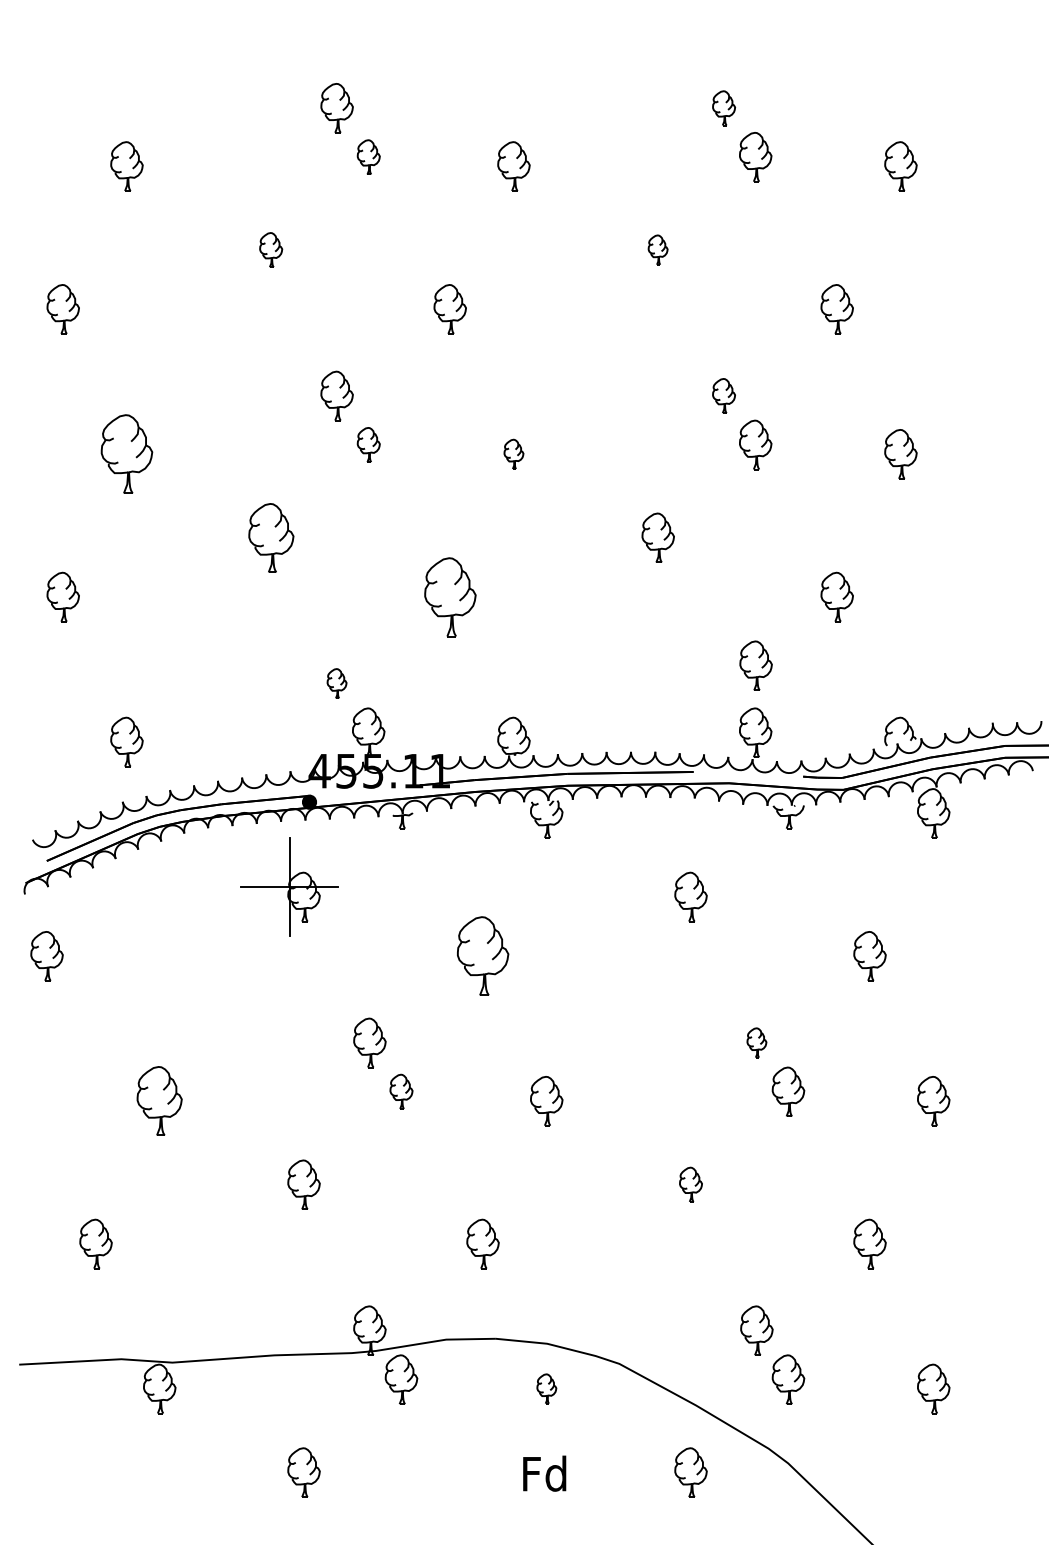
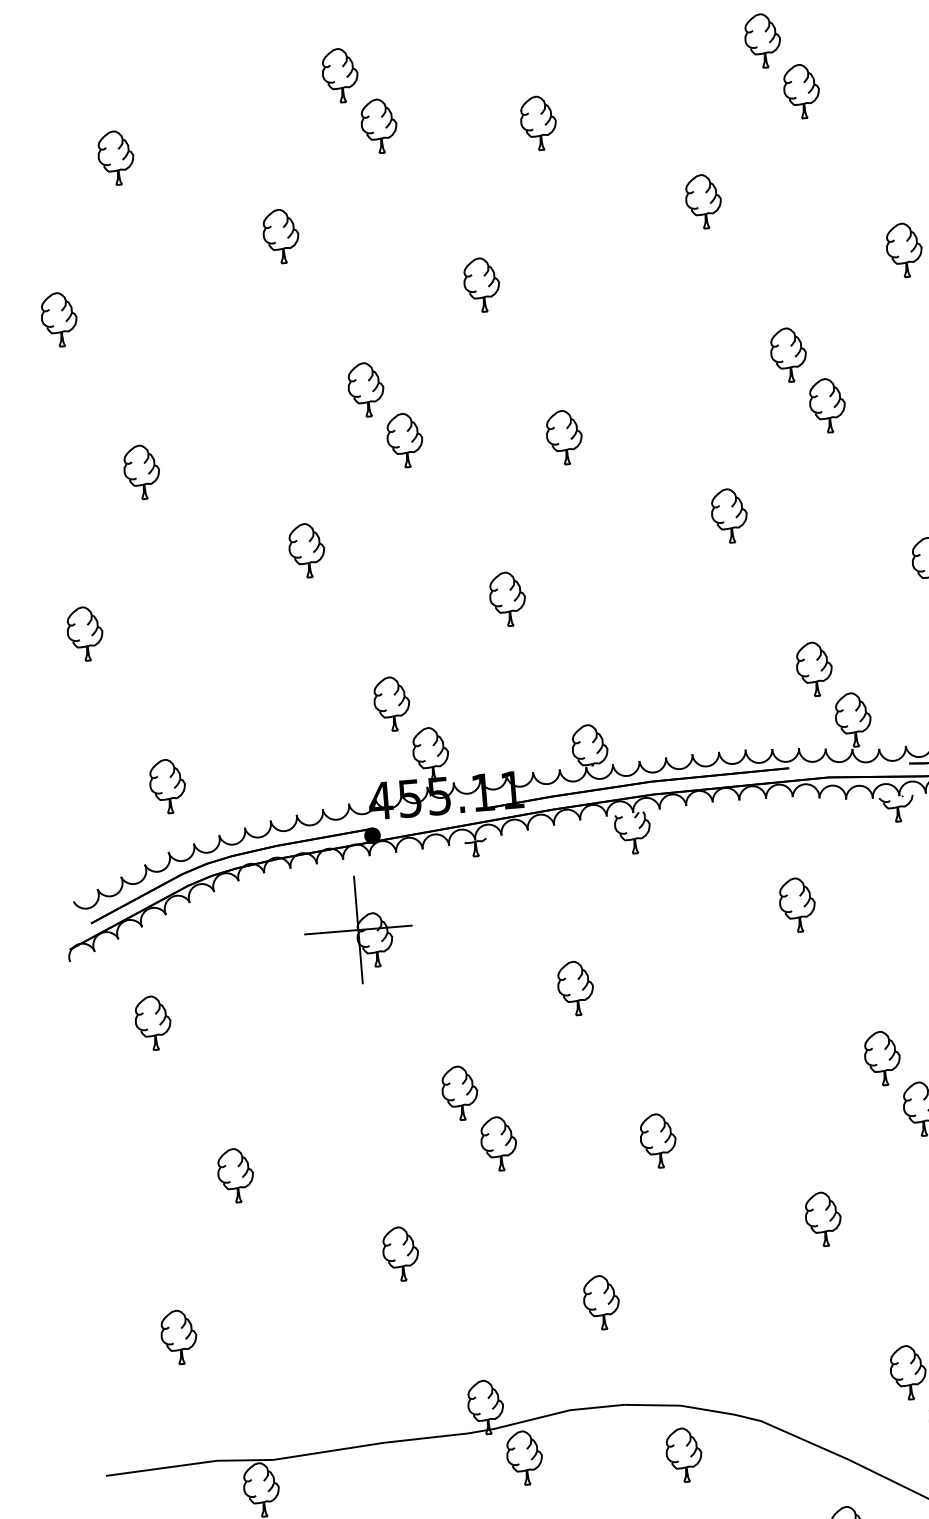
part: (723, 108) -> (762, 41), size x1.43
part: (368, 157) -> (379, 126), size x1.43
part: (270, 249) -> (280, 235), size x1.43
part: (657, 249) -> (702, 201), size x1.67
part: (723, 395) -> (787, 354), size x1.43
part: (368, 444) -> (404, 439), size x1.43
part: (126, 454) -> (141, 472), size x0.62
part: (513, 454) -> (564, 437), size x1.67
part: (270, 537) -> (306, 550), size x0.71
part: (449, 596) -> (506, 598), size x0.62
part: (755, 665) -> (813, 668), moved
part: (336, 683) -> (391, 703), size x1.67
part: (46, 956) -> (152, 1023), moved
part: (482, 956) -> (575, 988), size x0.62
part: (756, 1042) -> (882, 1057), size x1.67
part: (401, 1091) -> (498, 1143), size x1.43
part: (159, 1101) -> (235, 1175), size x0.71
part: (690, 1184) -> (822, 1218), size x1.43
part: (546, 1388) -> (683, 1454), size x1.67

